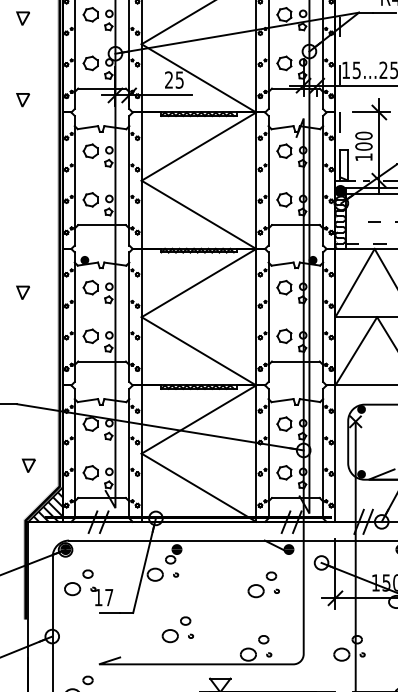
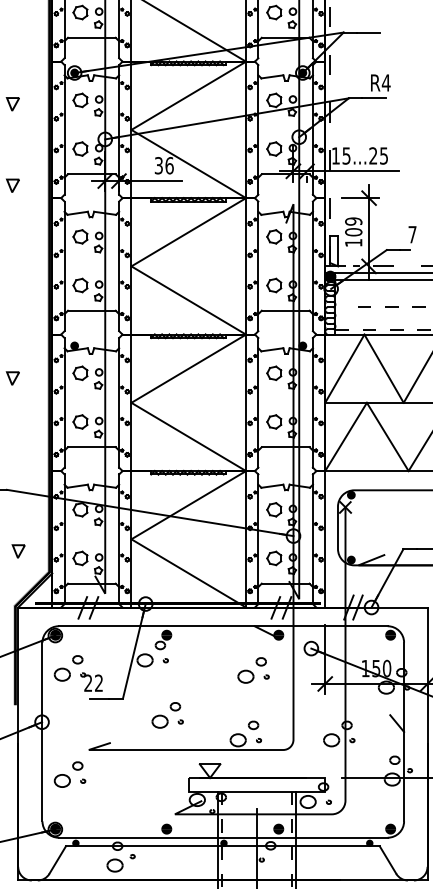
text: (173, 79) -> (163, 165), 25 -> 36
text: (363, 135) -> (353, 221), 100 -> 109
hatch: (45, 506) -> (35, 592), removed
text: (103, 596) -> (93, 682), 17 -> 22

